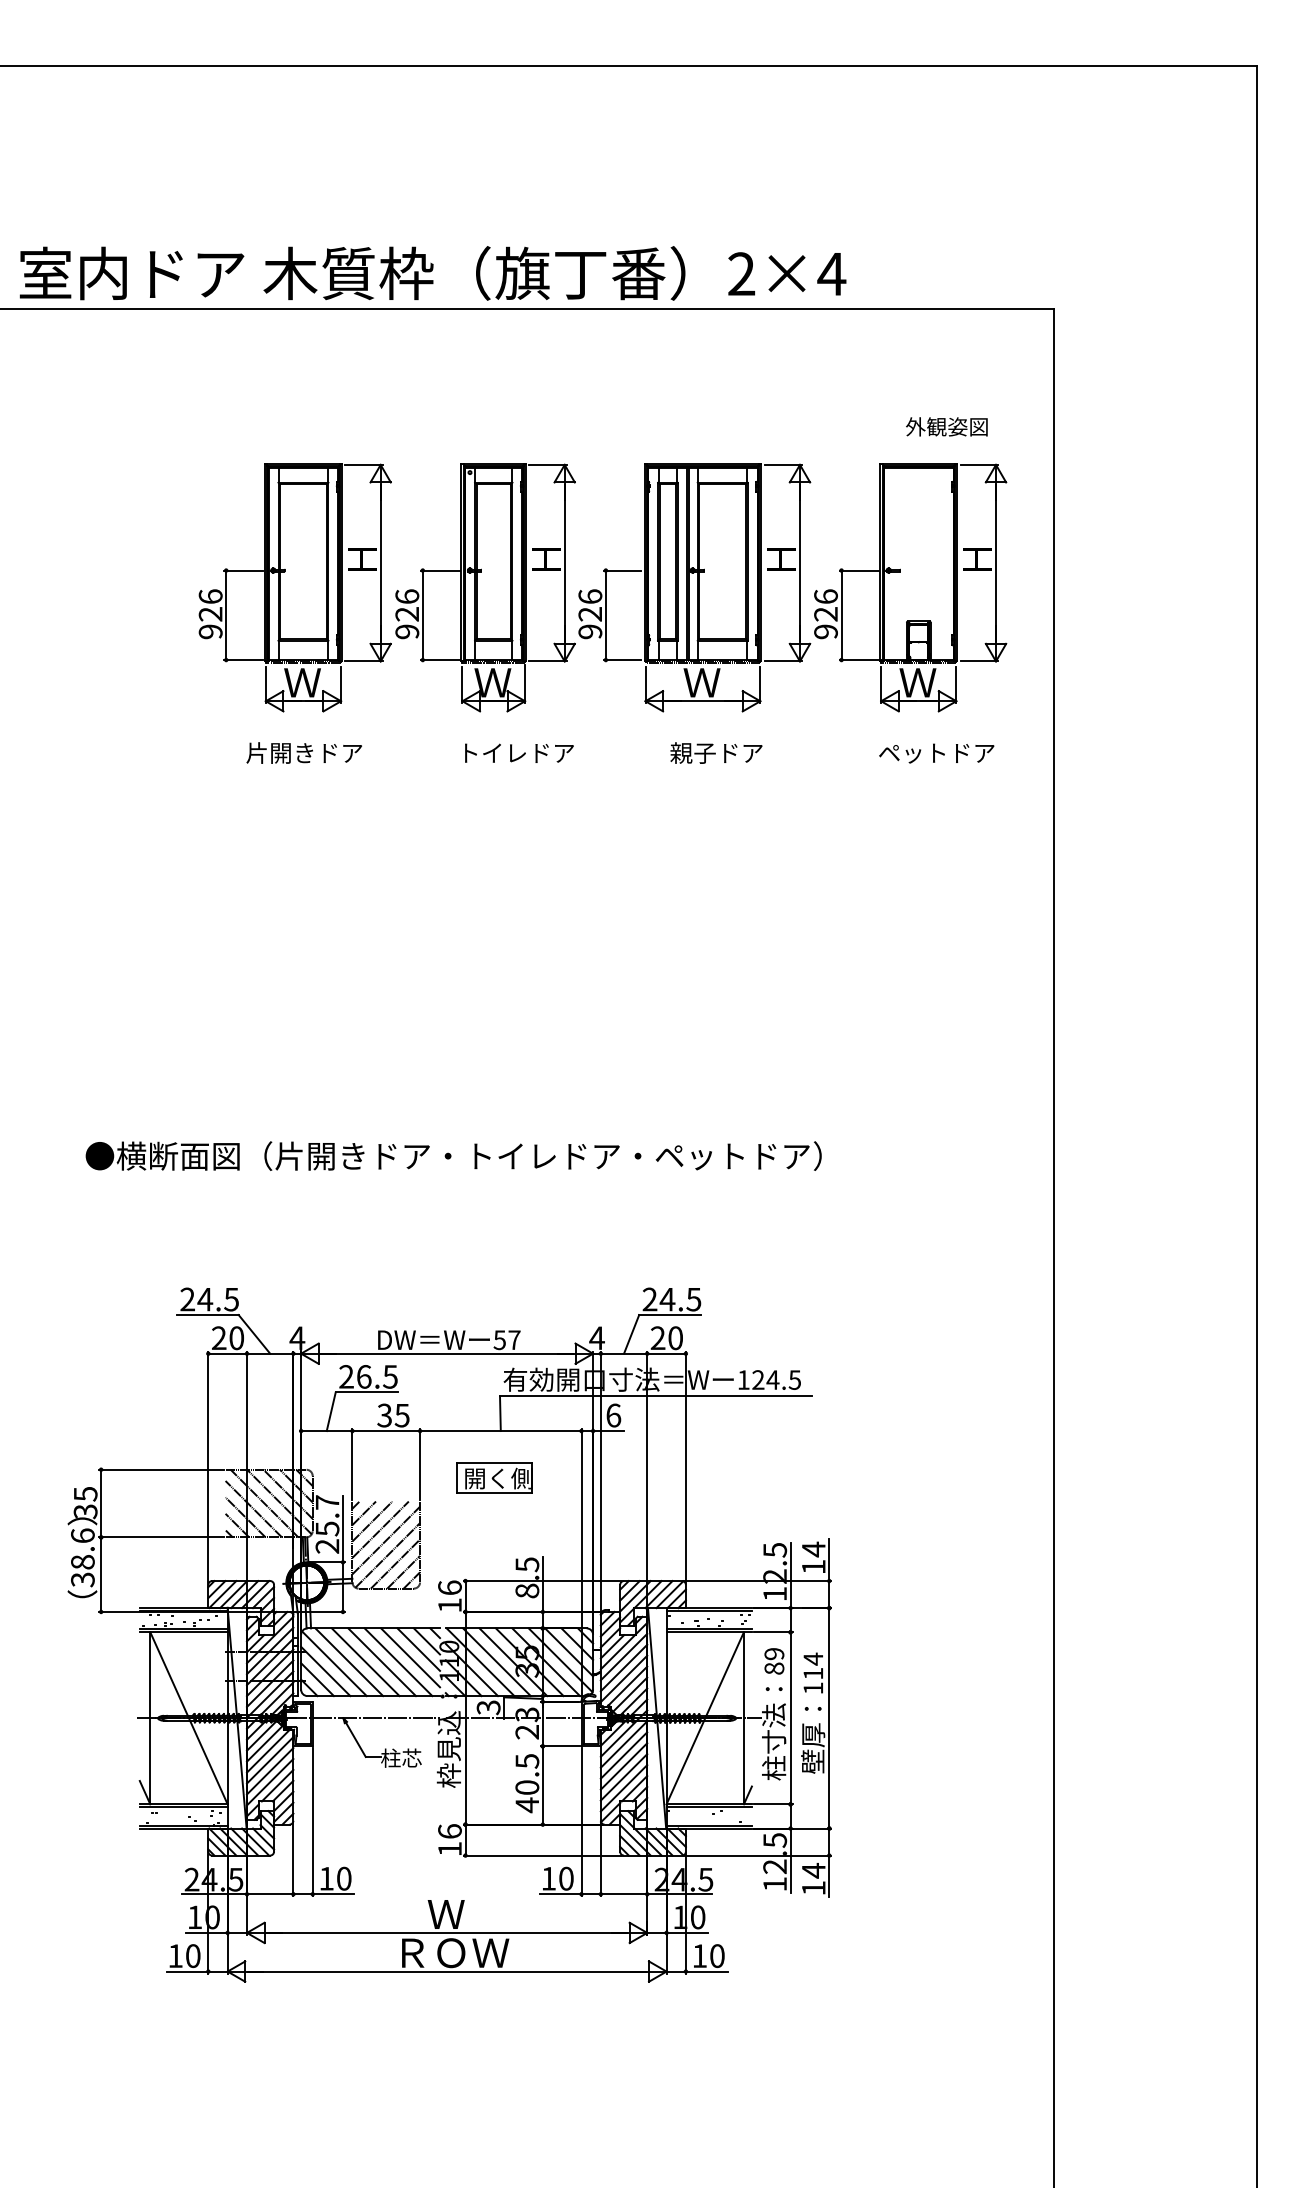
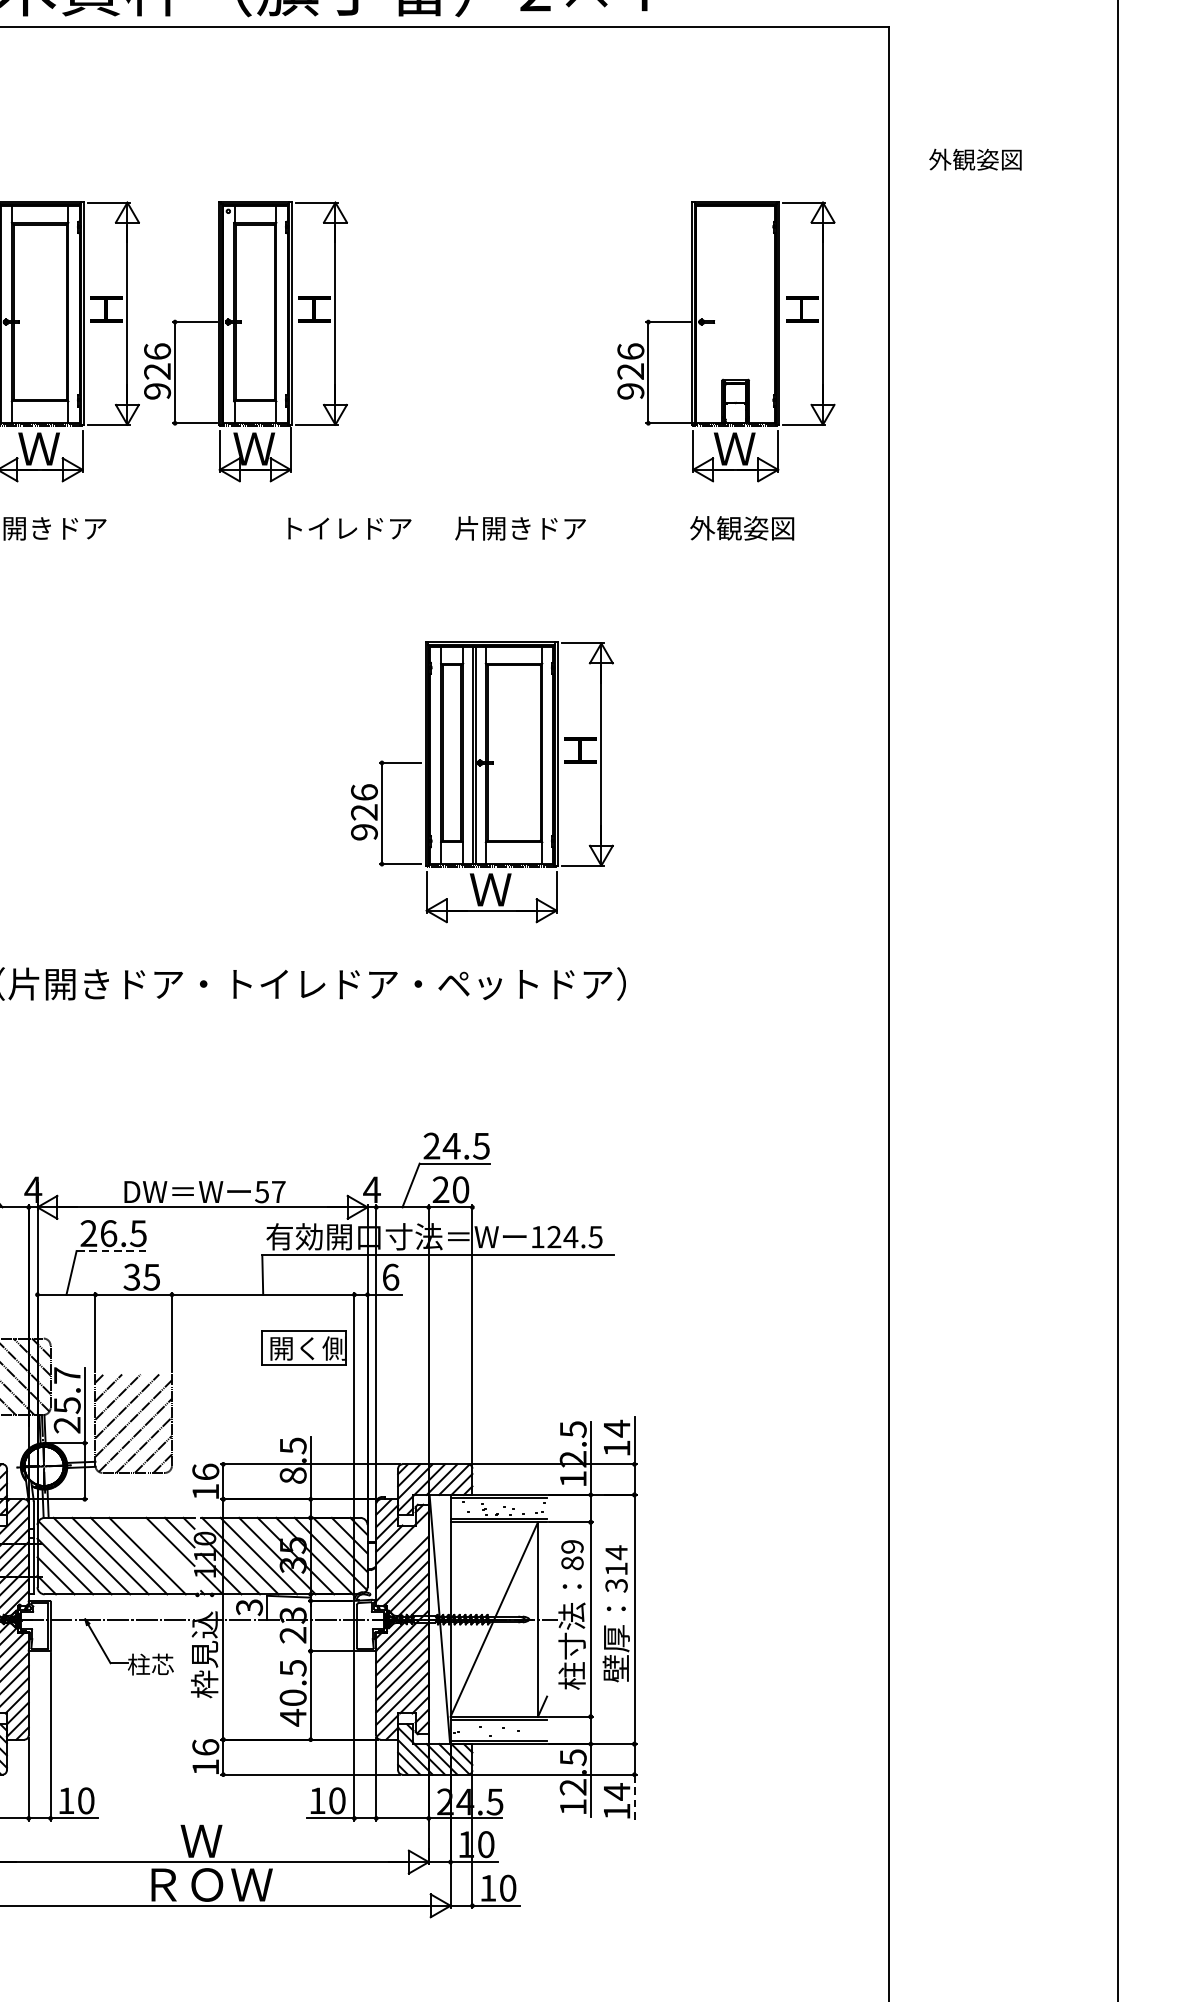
text: (946, 426) -> (975, 159), moved
part: (694, 587) -> (482, 782), moved
text: (519, 752) -> (349, 527), moved
text: (728, 752) -> (520, 527), 親子ドア -> 片開きドア
text: (936, 752) -> (755, 527), ペットドア -> 外観姿図
line: (366, 1392) -> (111, 1251), solid -> dashed
part: (494, 1477) -> (303, 1347), moved
line: (623, 1656) -> (401, 1549), removed
line: (410, 1657) -> (161, 1550), removed
text: (813, 1688) -> (616, 1585), 114 -> 314
line: (829, 1876) -> (634, 1798), solid -> dashed

